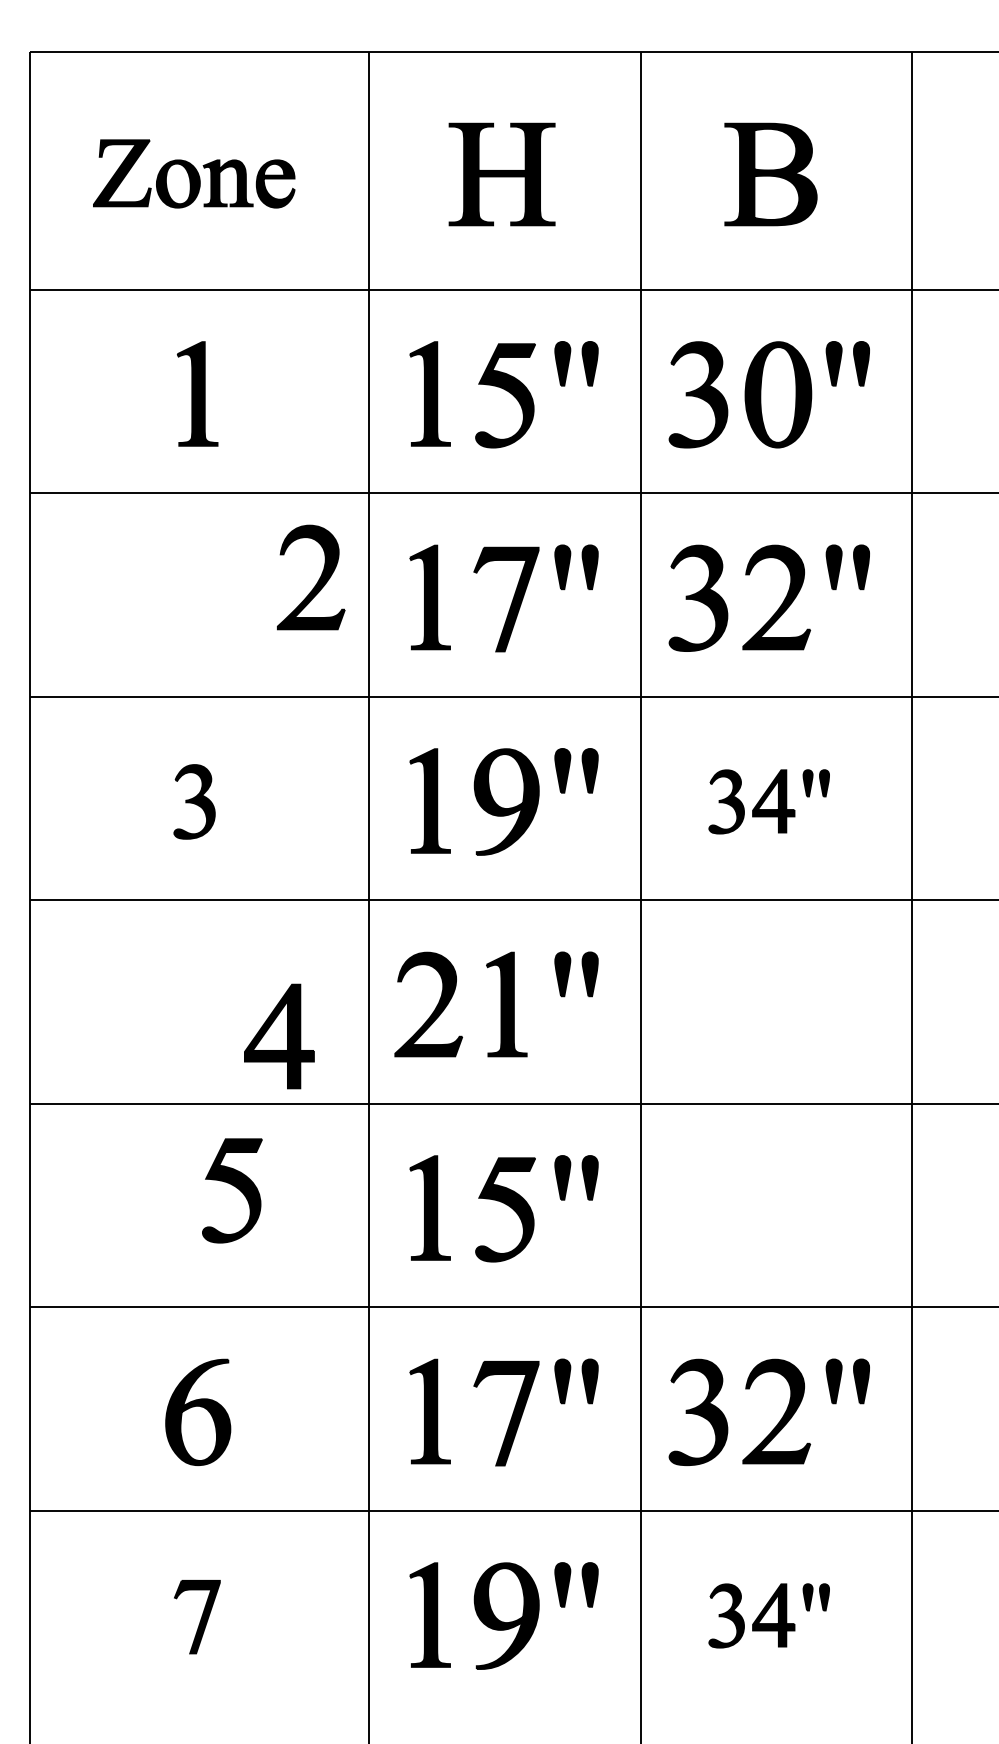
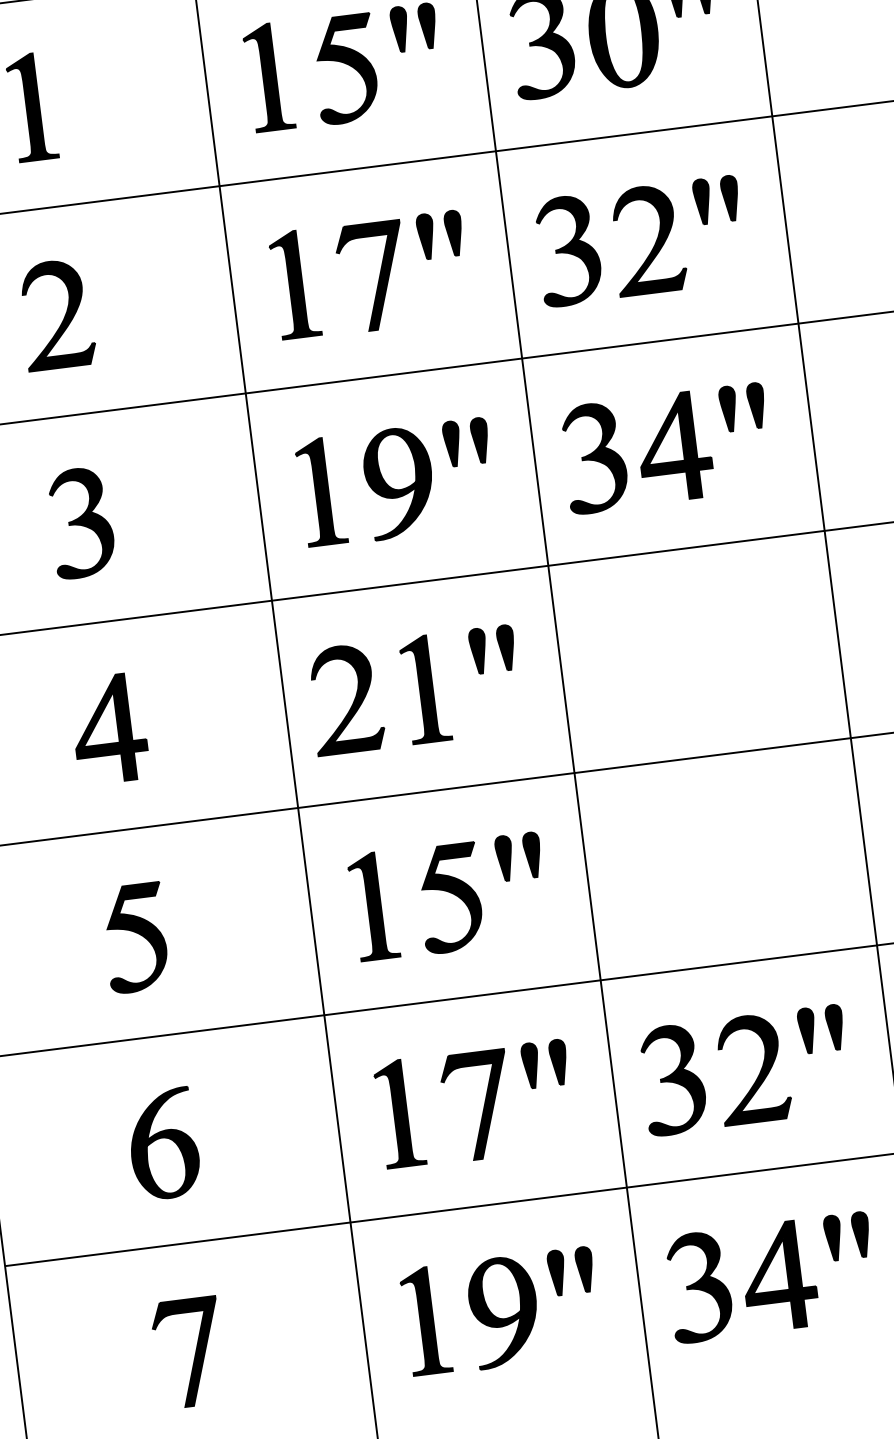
part: (317, 581) -> (63, 317), moved
part: (194, 801) -> (81, 522), size x1.43
part: (768, 801) -> (665, 448), size x1.67
part: (279, 1036) -> (109, 729), moved
part: (232, 1190) -> (135, 937), moved
part: (768, 1615) -> (770, 1277), size x1.67
part: (197, 1616) -> (189, 1352), size x1.43

